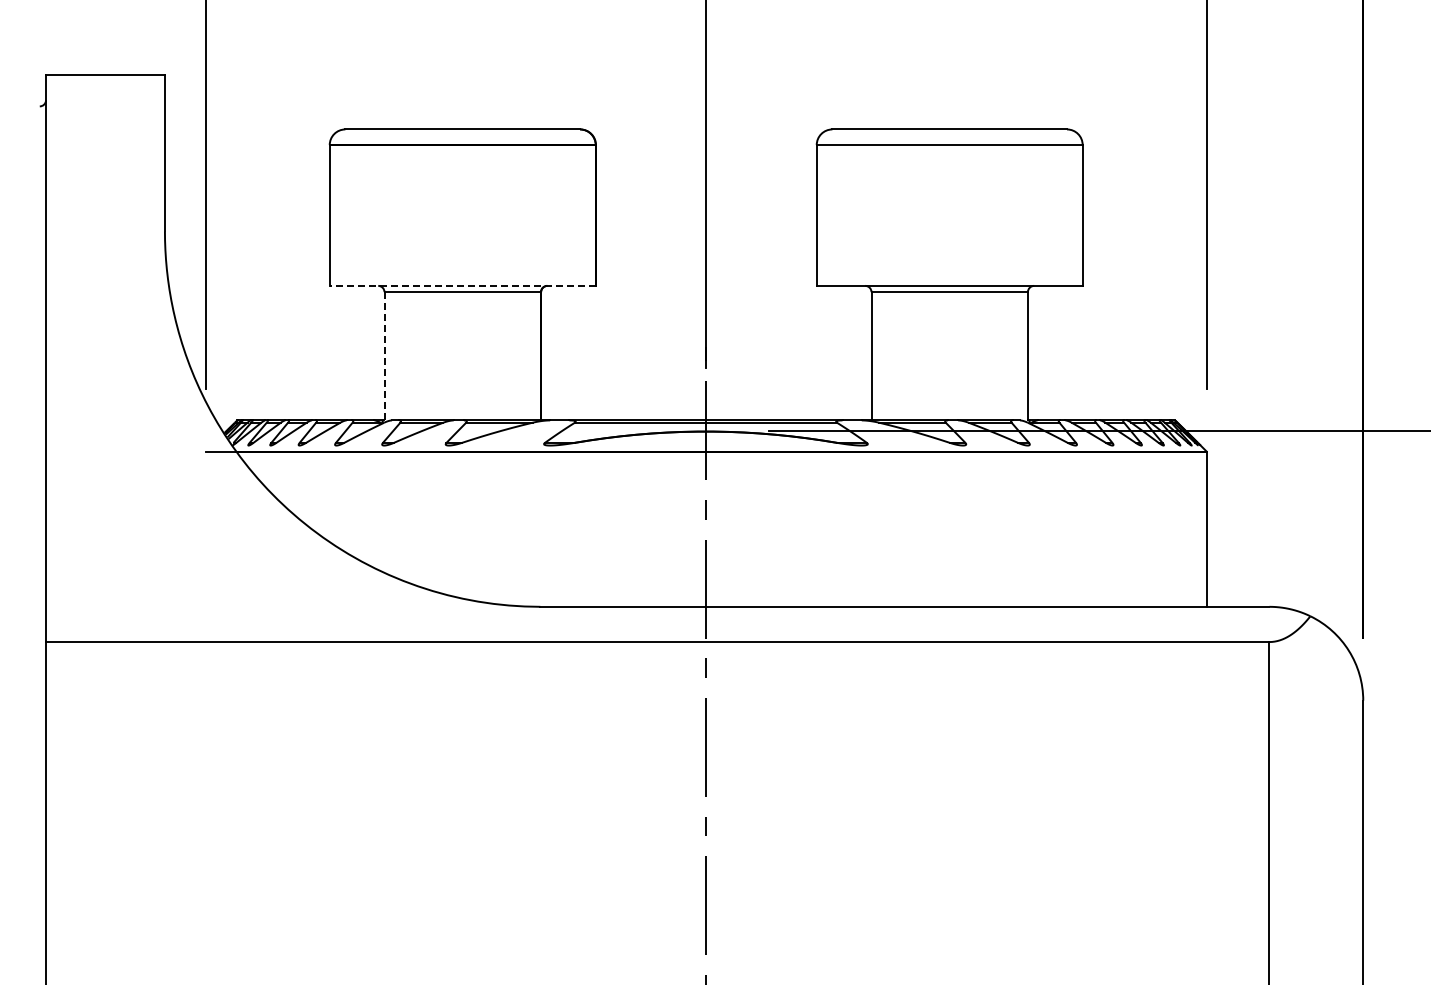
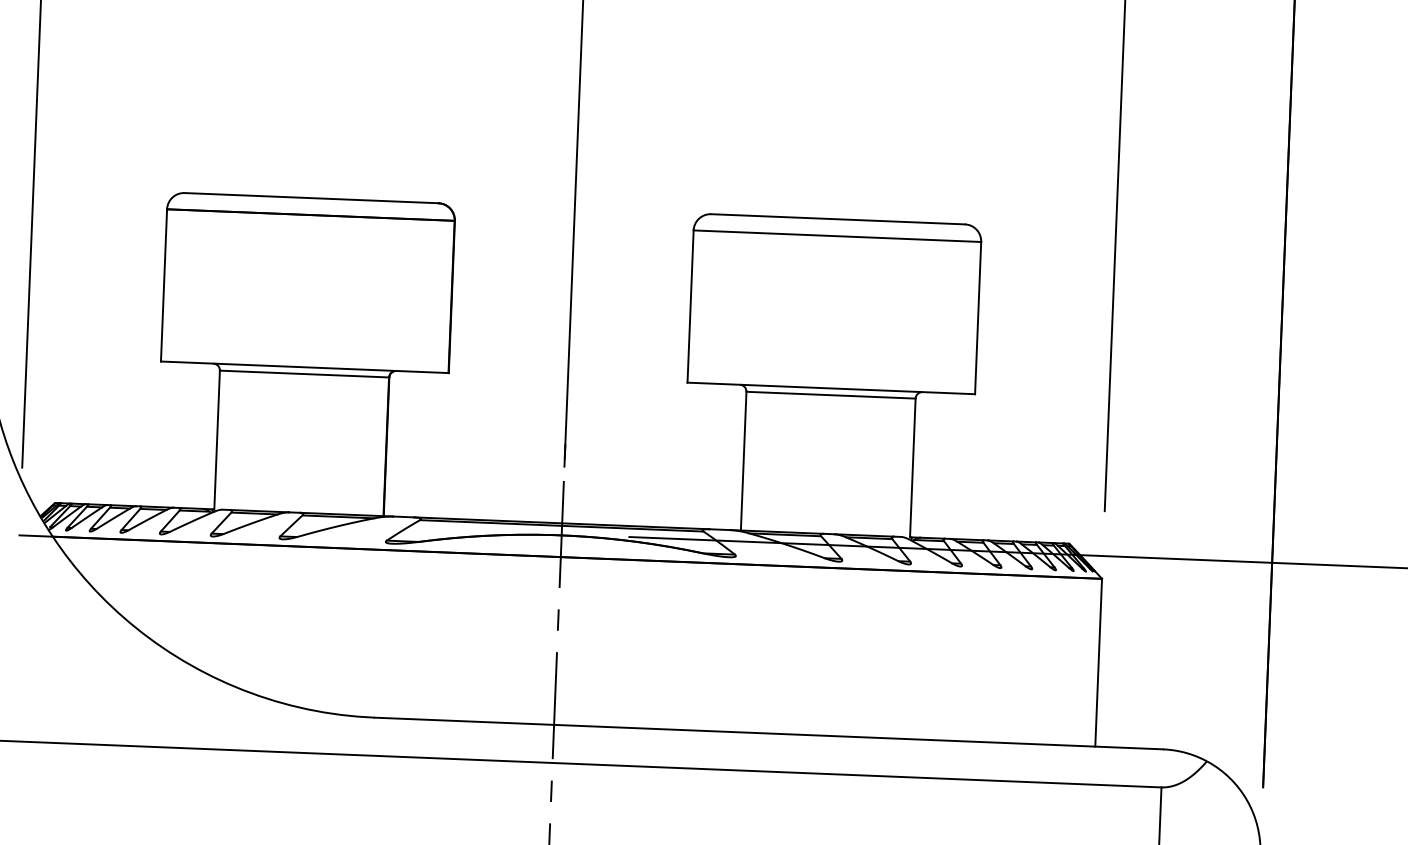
line: (462, 285) -> (304, 366), dashed -> solid
line: (384, 357) -> (217, 441), dashed -> solid

